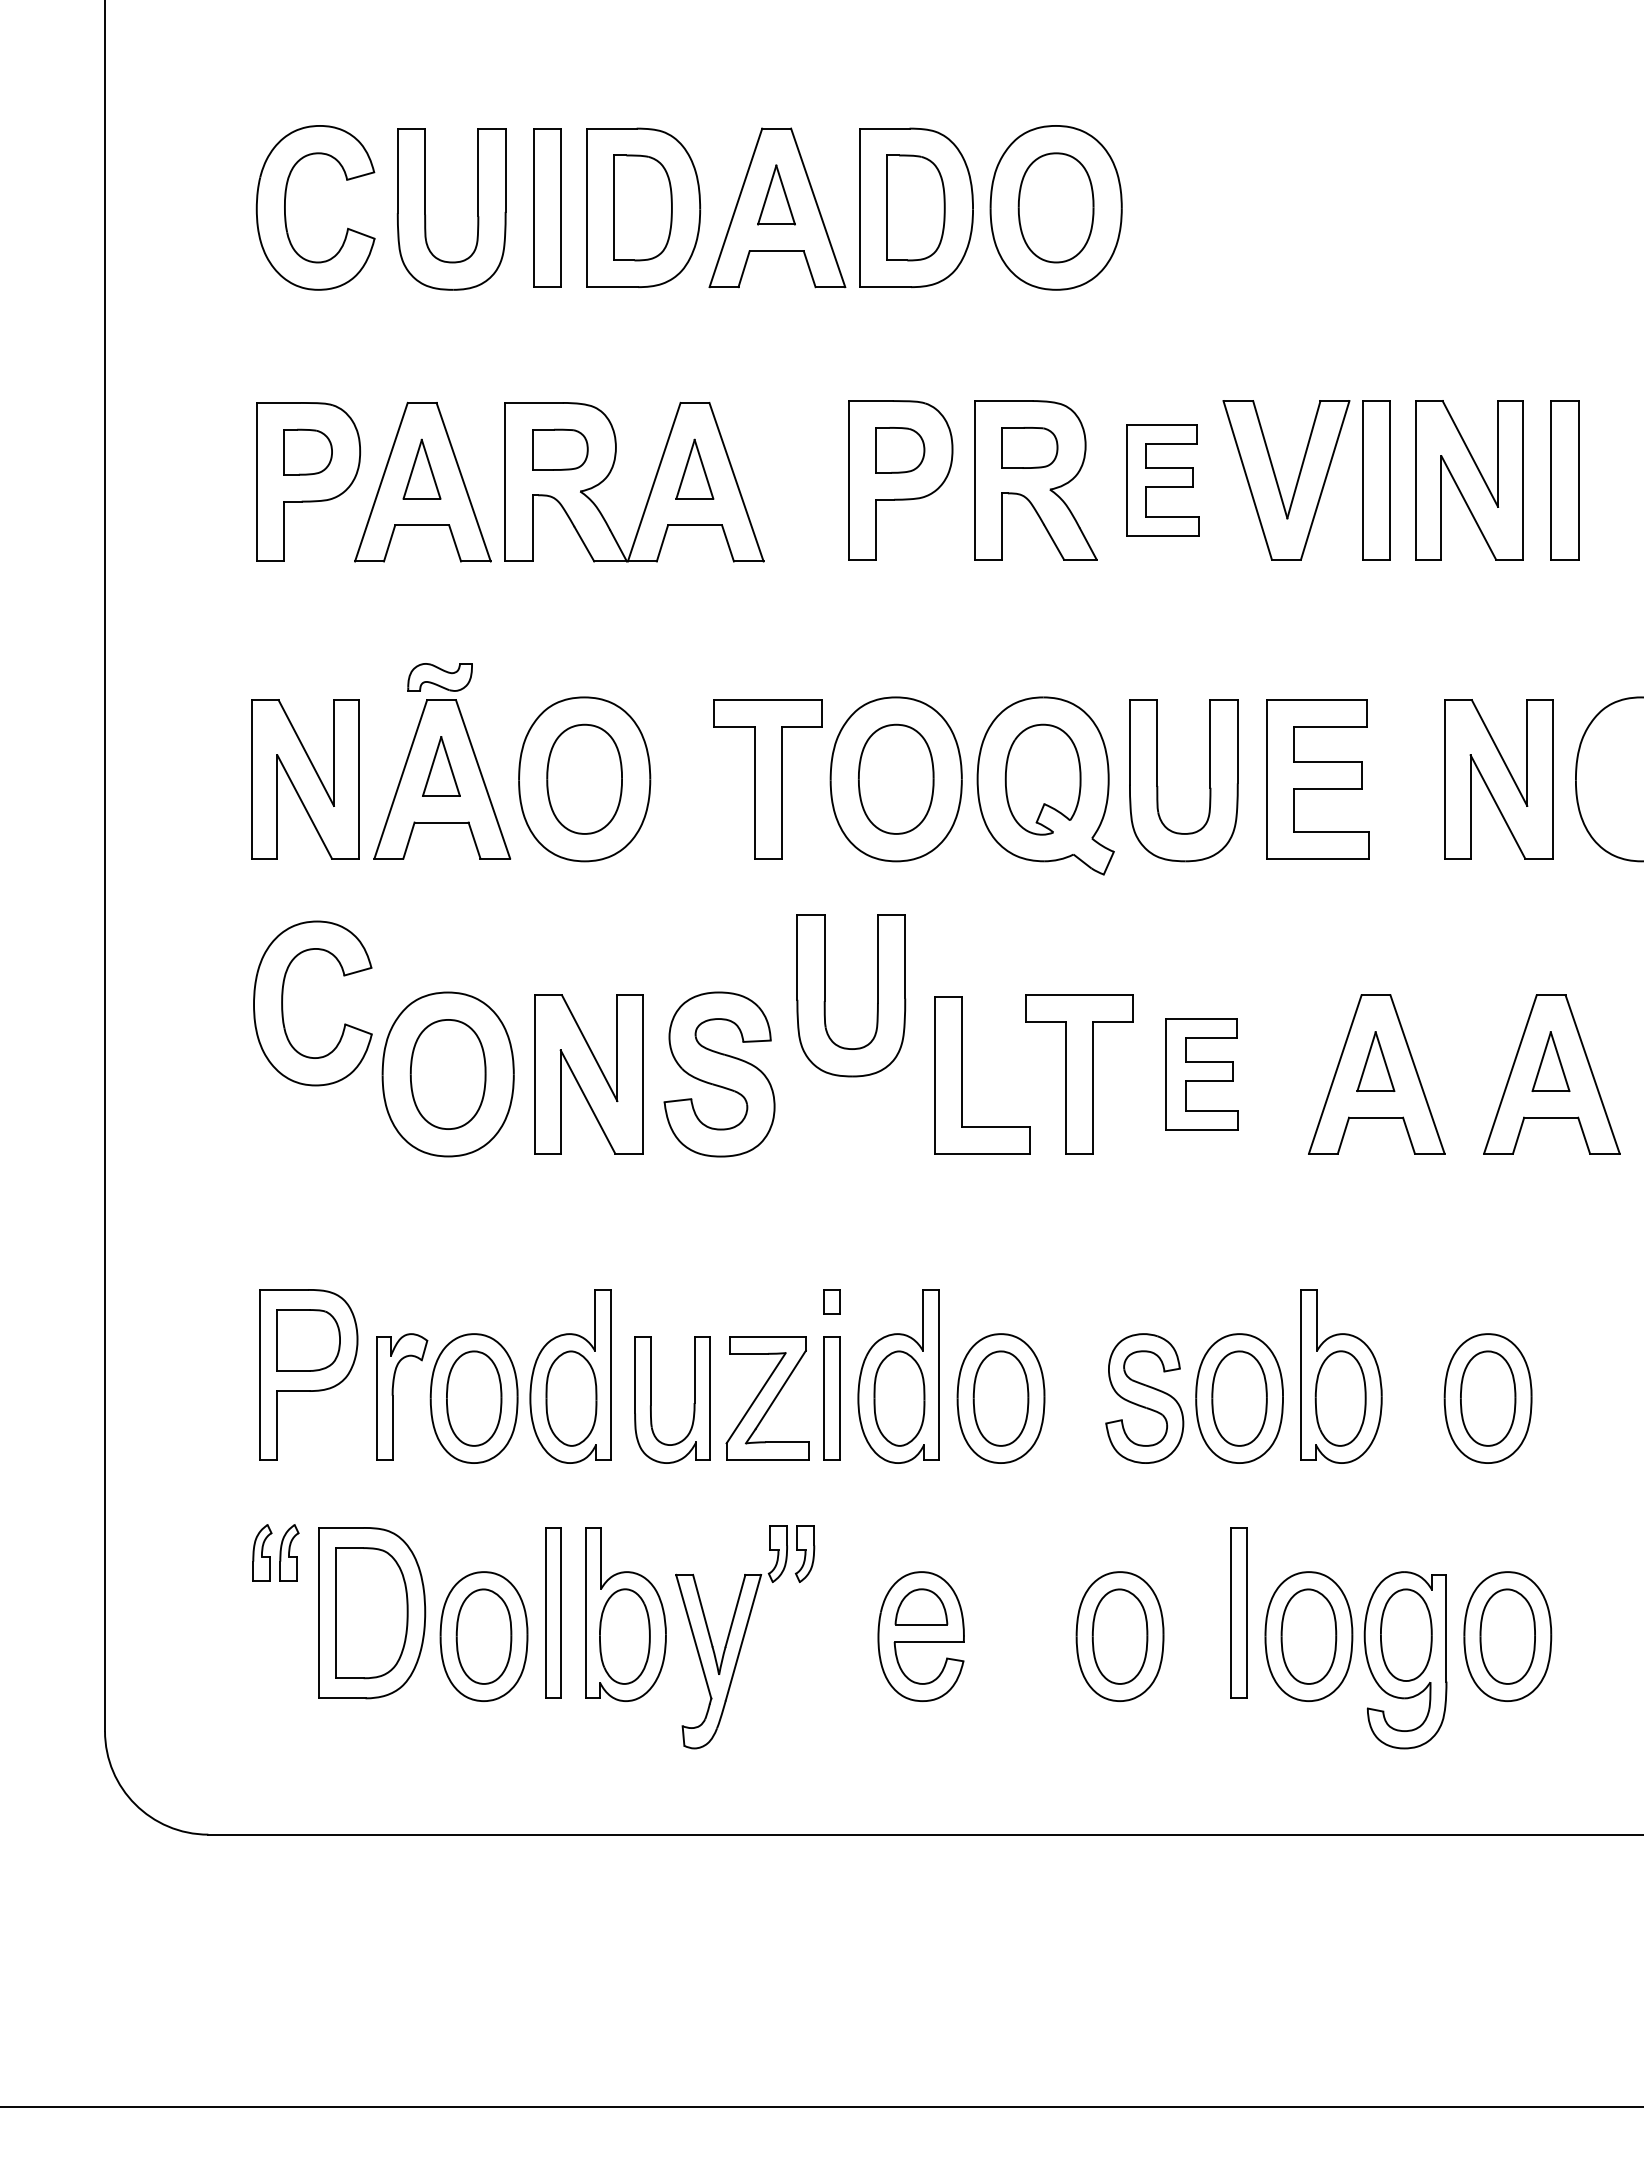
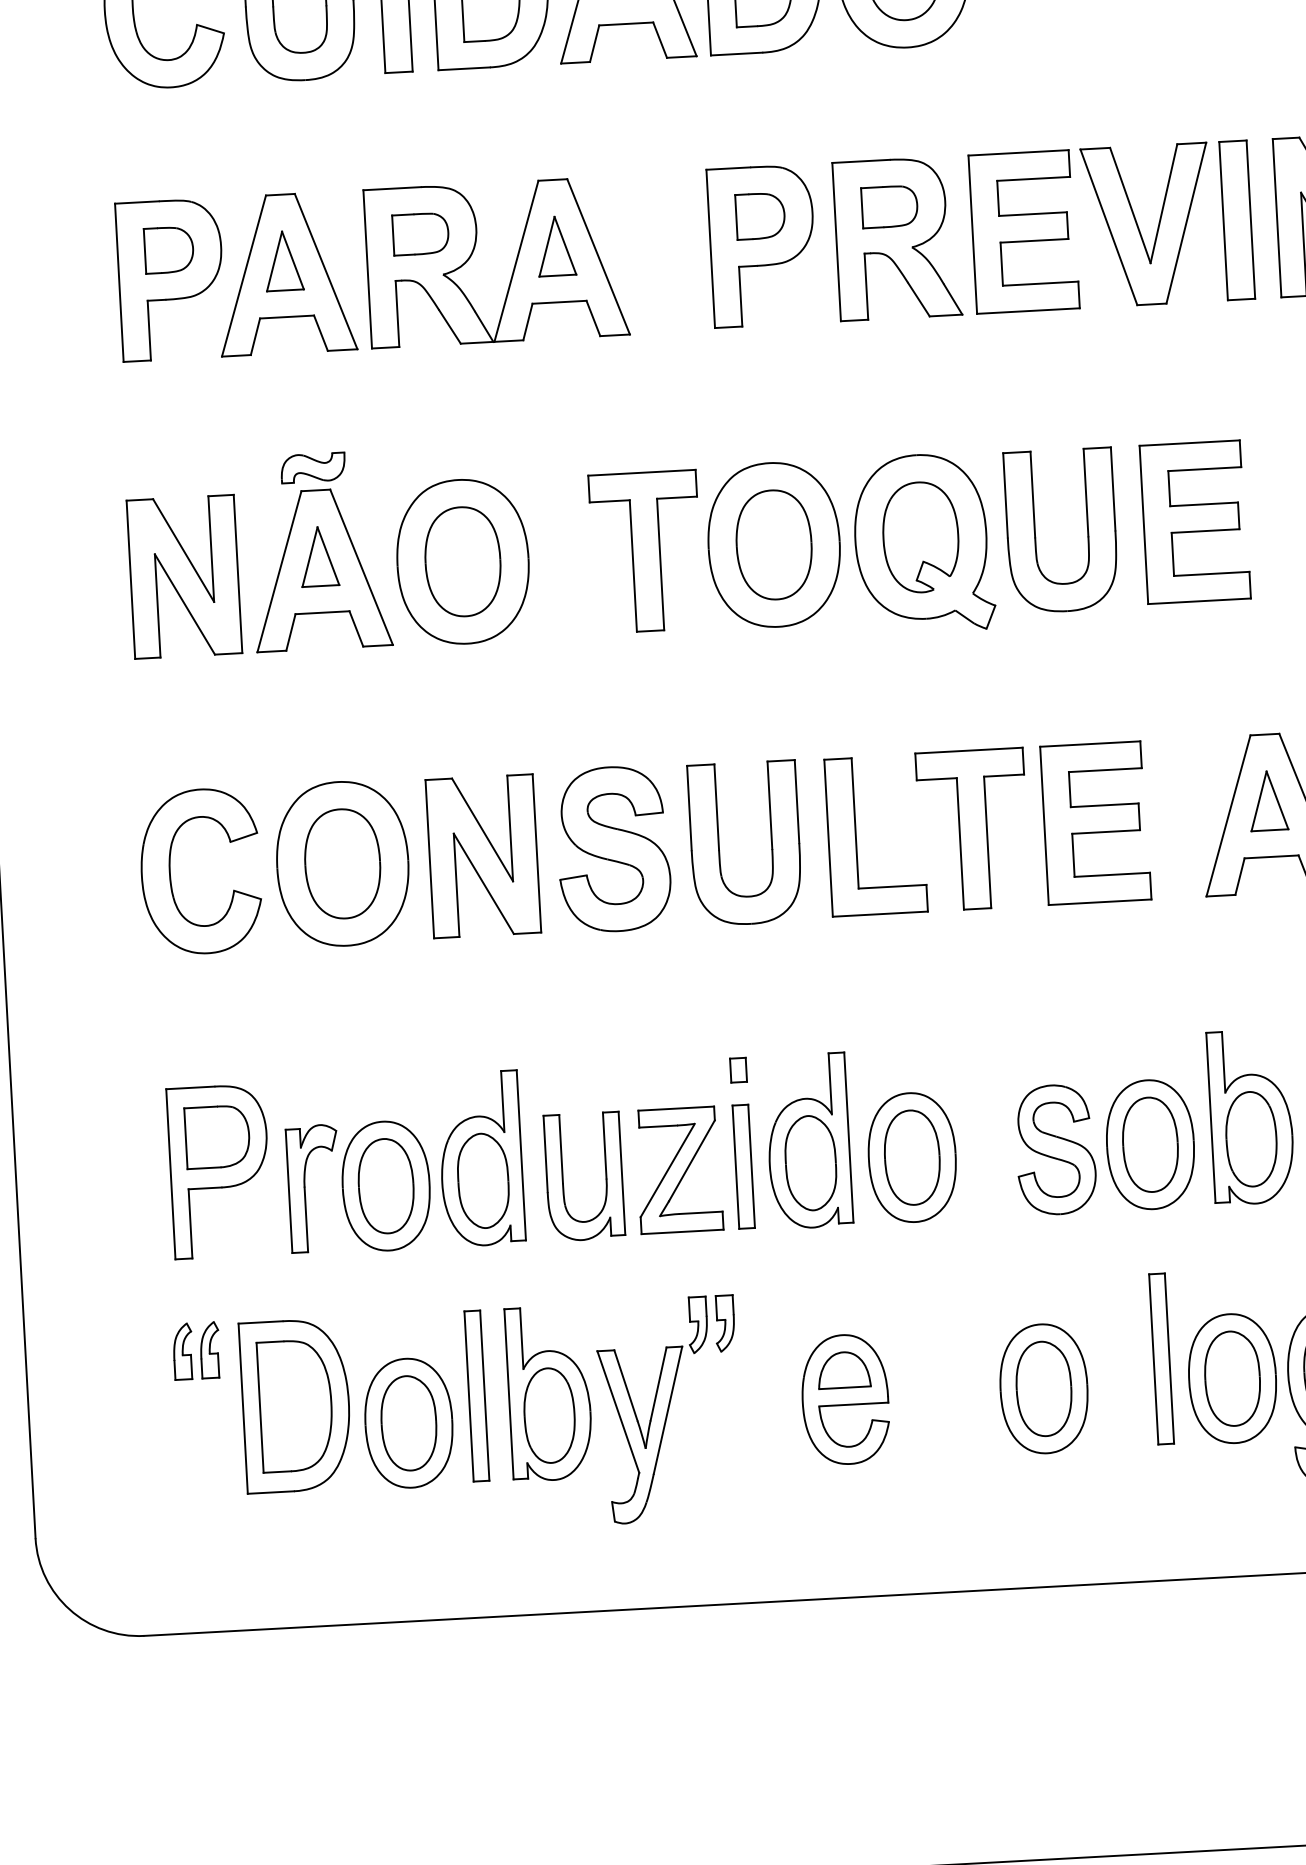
part: (1162, 480) -> (1023, 232), size x1.43
part: (825, 995) -> (719, 844), moved
part: (283, 1006) -> (171, 876), moved
part: (1202, 1074) -> (1095, 823), size x1.43

